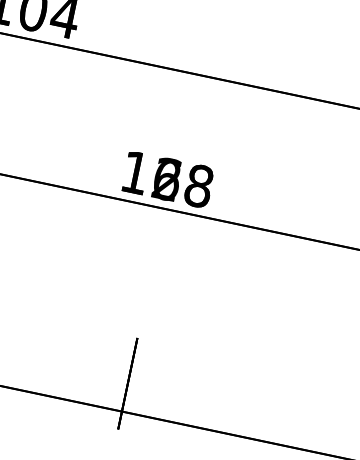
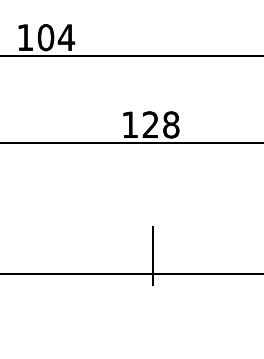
text: (167, 178) -> (150, 124), 168 -> 128

